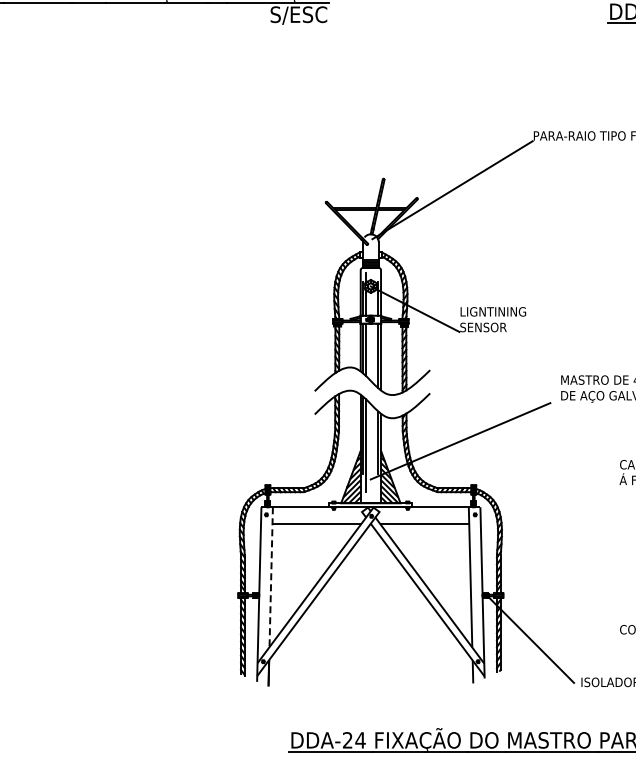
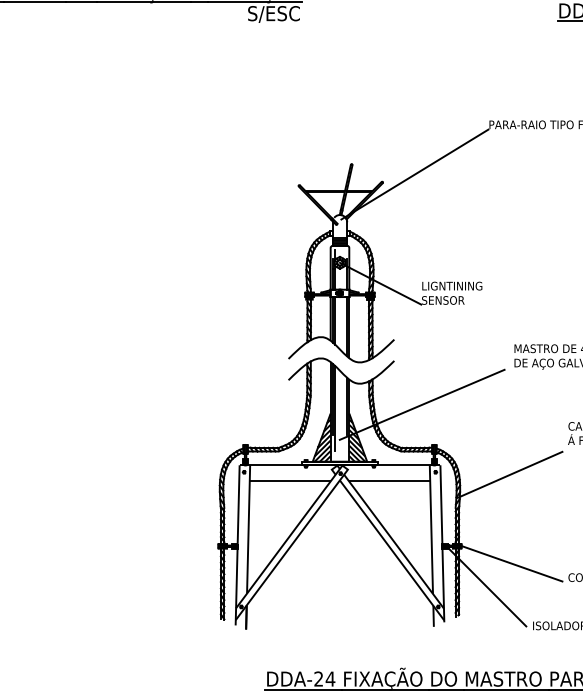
line: (556, 517) -> (510, 474), added
line: (271, 577) -> (248, 529), dashed -> solid
line: (556, 613) -> (510, 562), added

